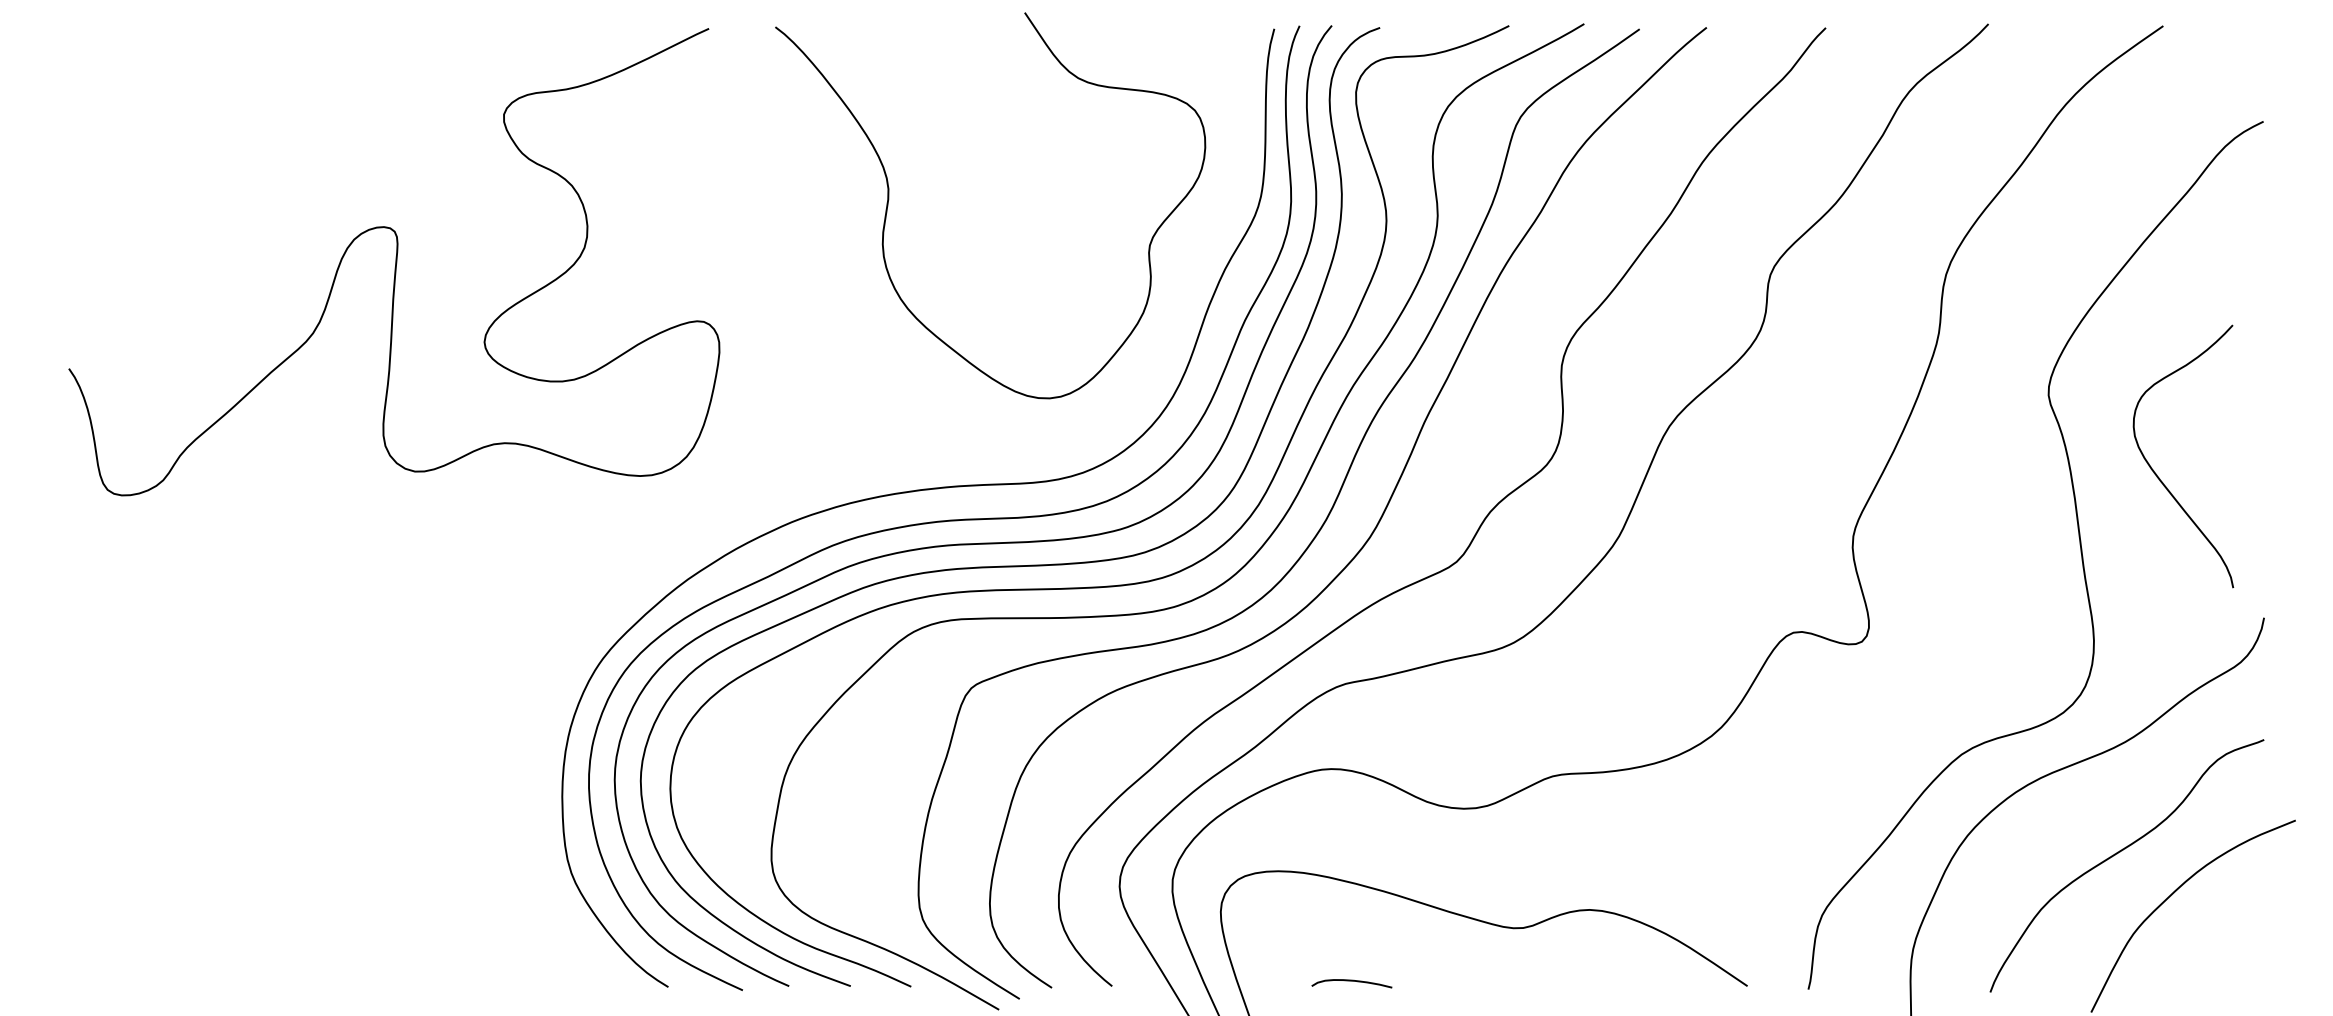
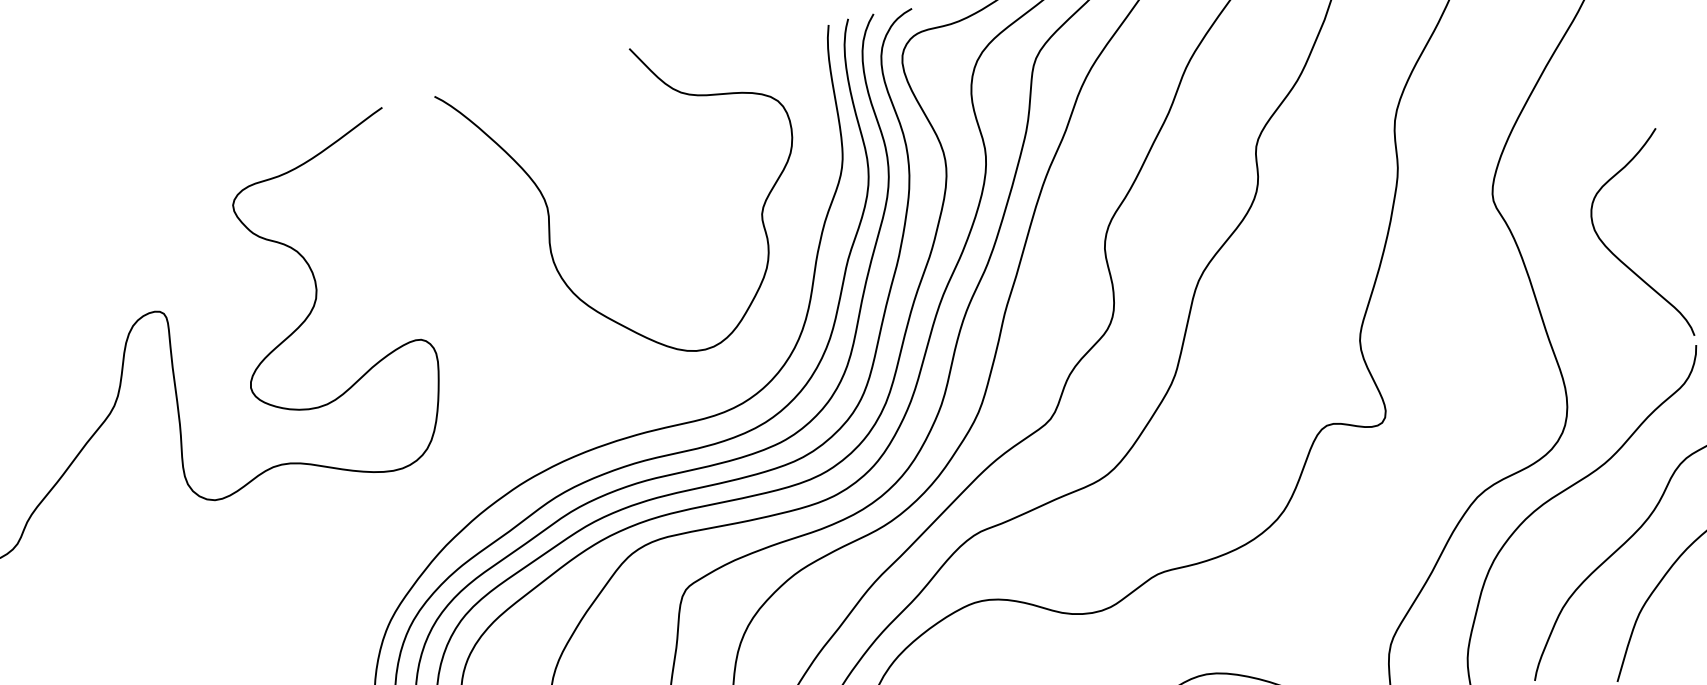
curve: (2159, 477) -> (1620, 259), moved

